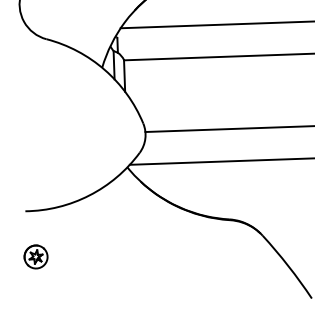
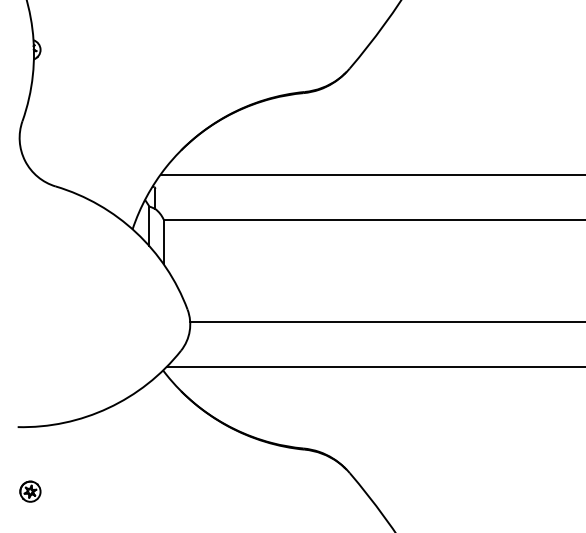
part: (36, 256) -> (30, 491), size x0.62

